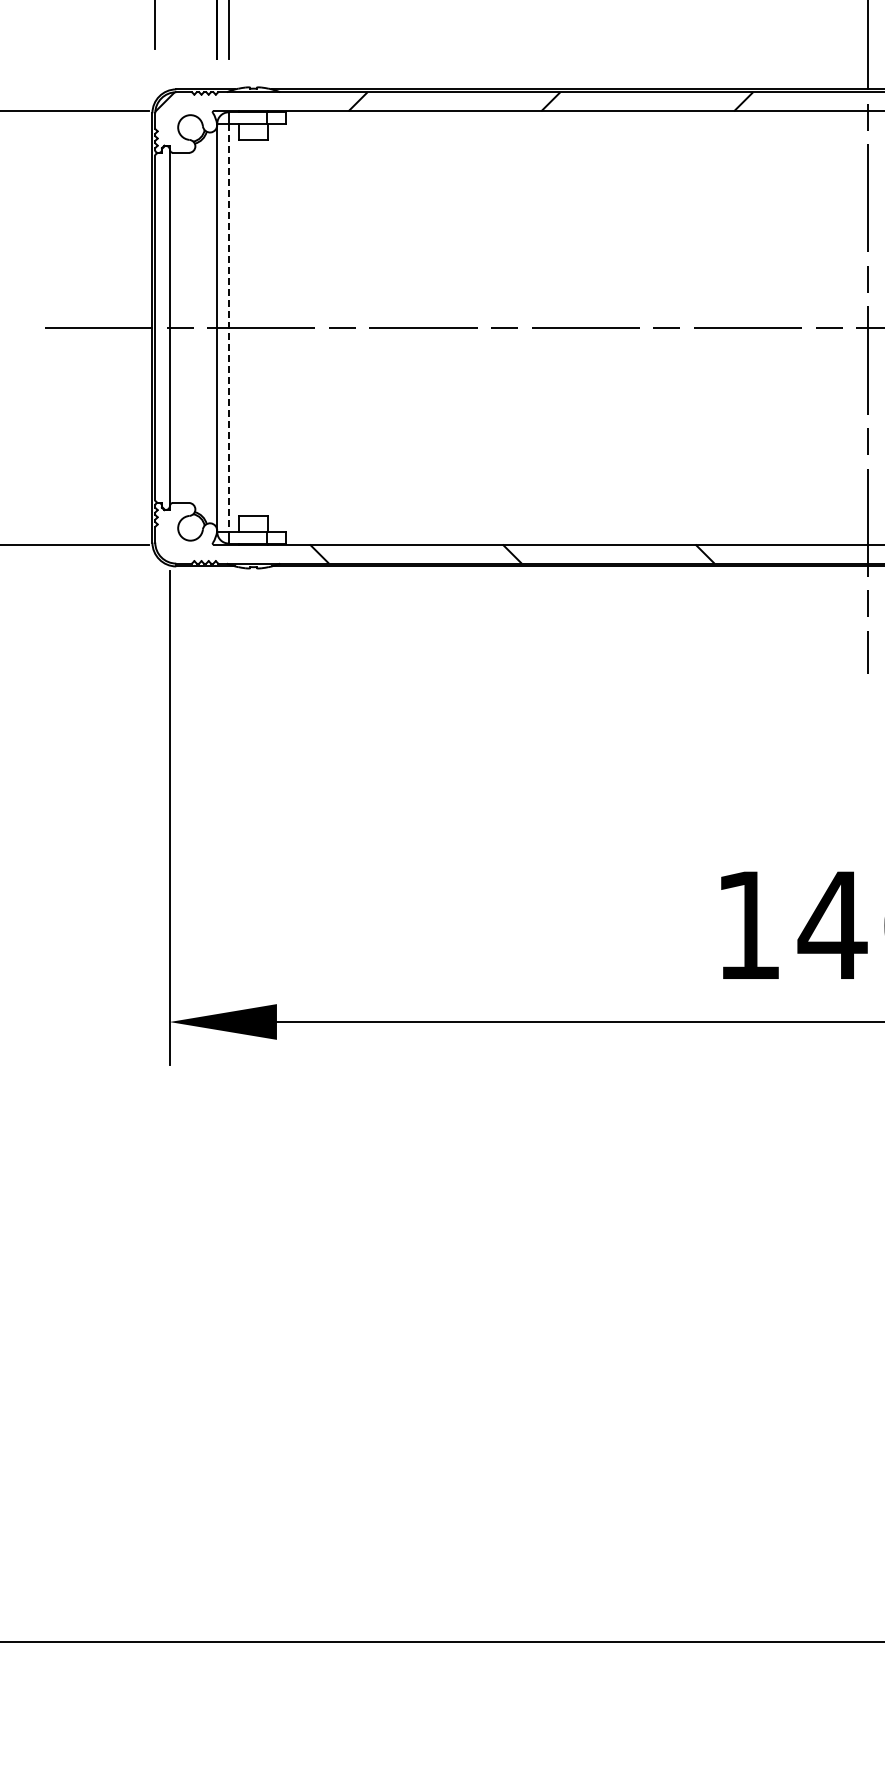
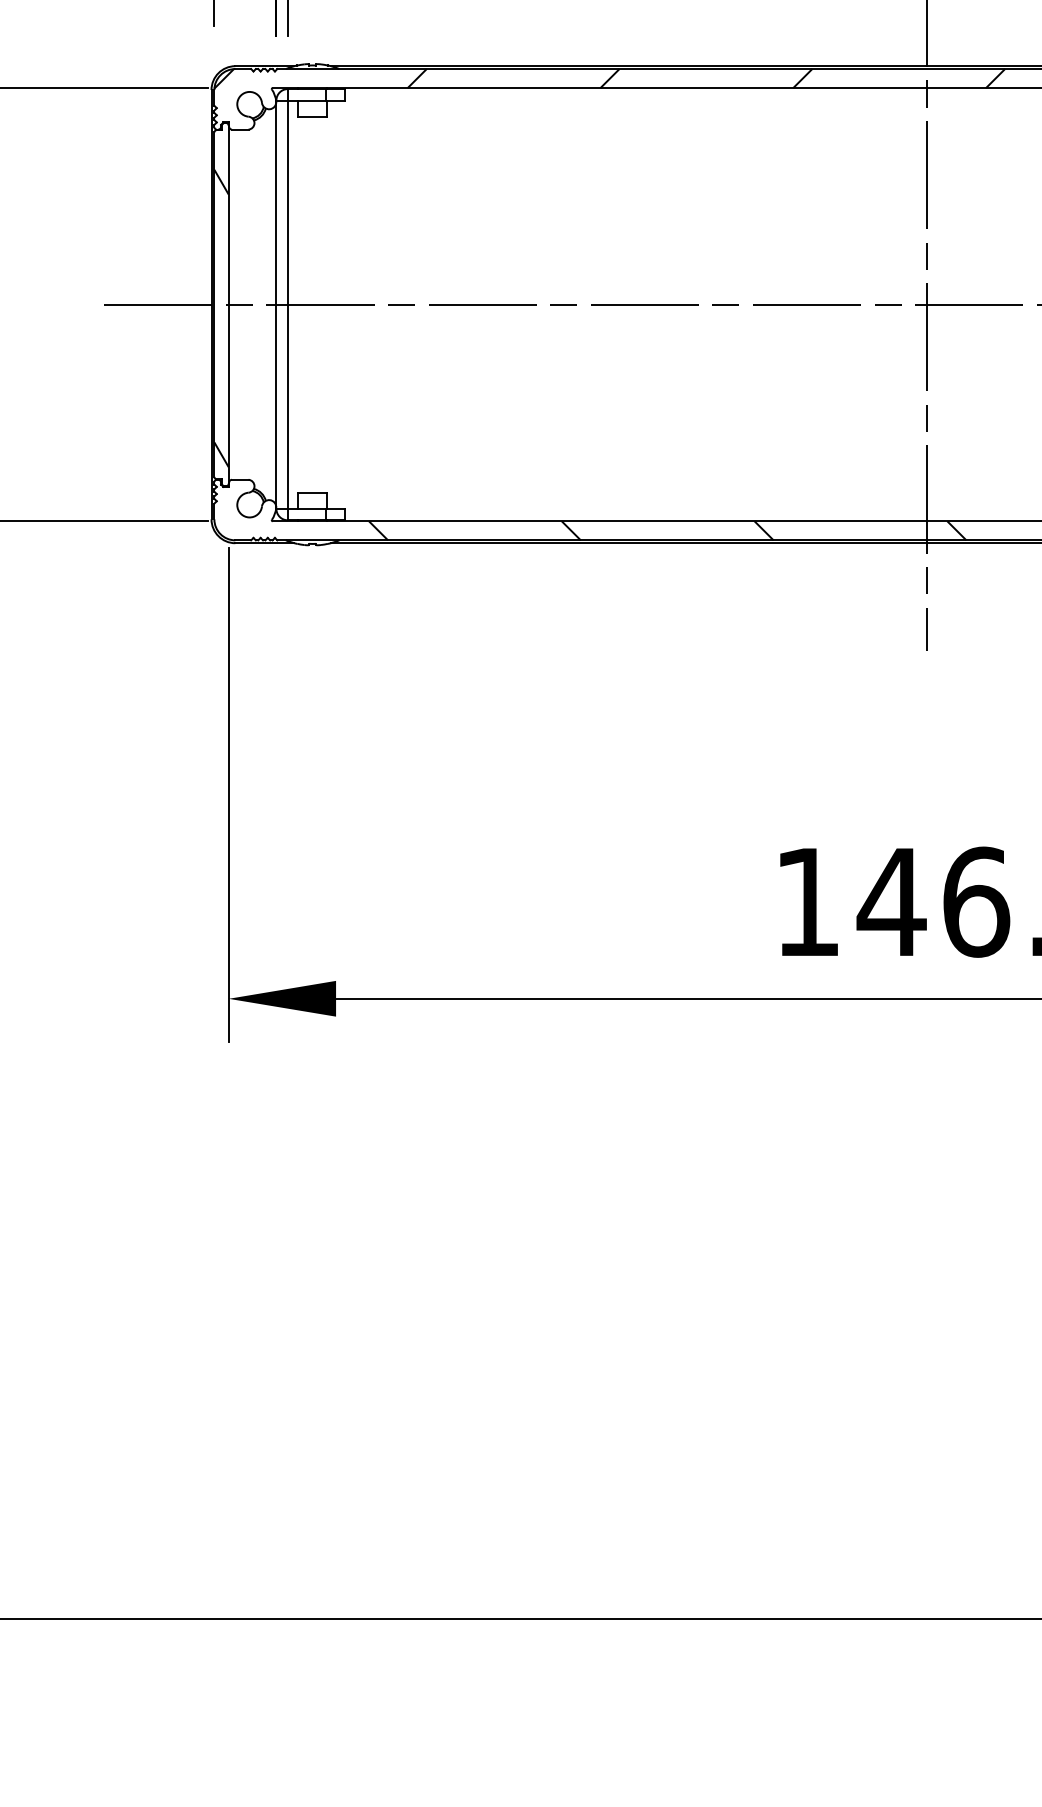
line: (228, 328) -> (287, 305), dashed -> solid
hatch: (162, 341) -> (221, 318), added

